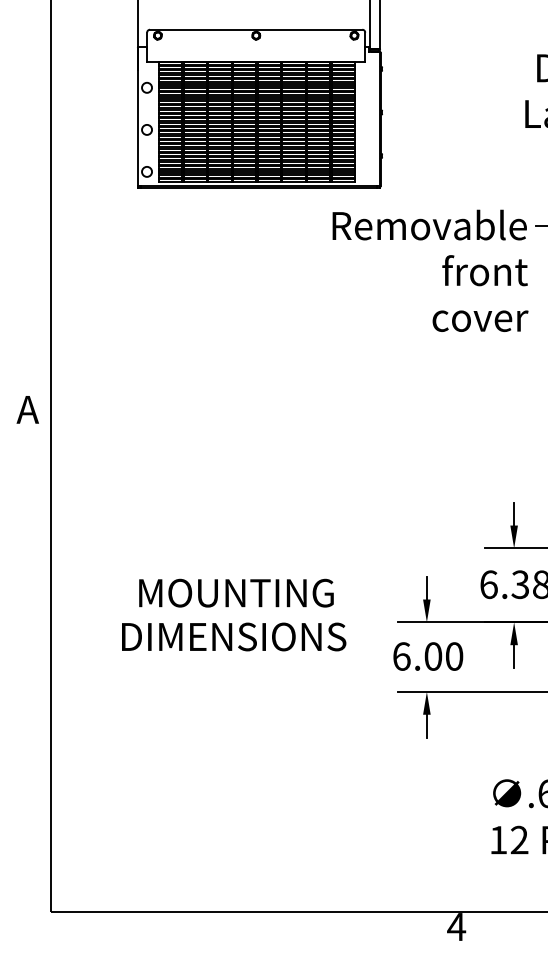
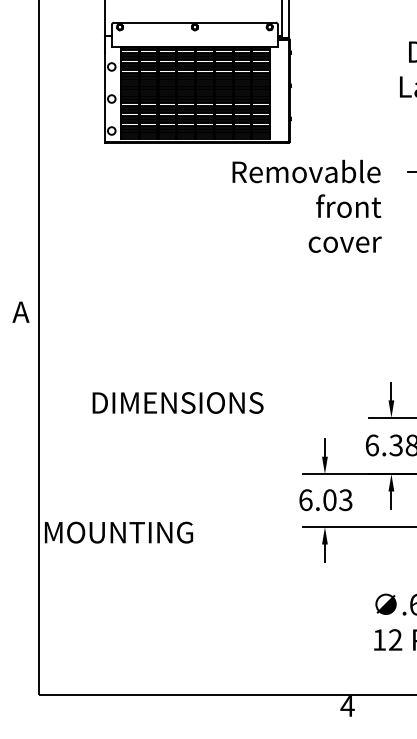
text: (430, 270) -> (307, 206), moved
text: (236, 592) -> (119, 532), moved
text: (234, 636) -> (178, 402), moved
text: (454, 656) -> (345, 500), 6.00 -> 6.03

